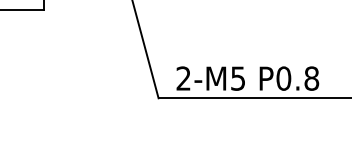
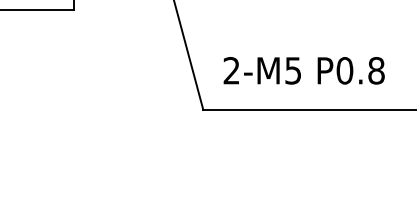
text: (247, 78) -> (303, 70), moved

